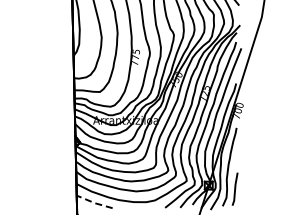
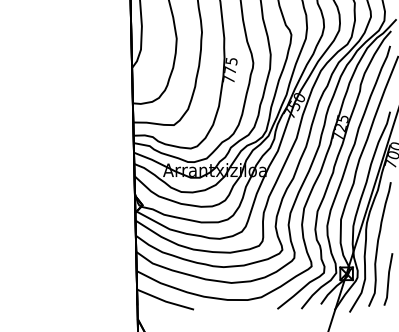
line: (94, 202) -> (165, 300), dashed -> solid

